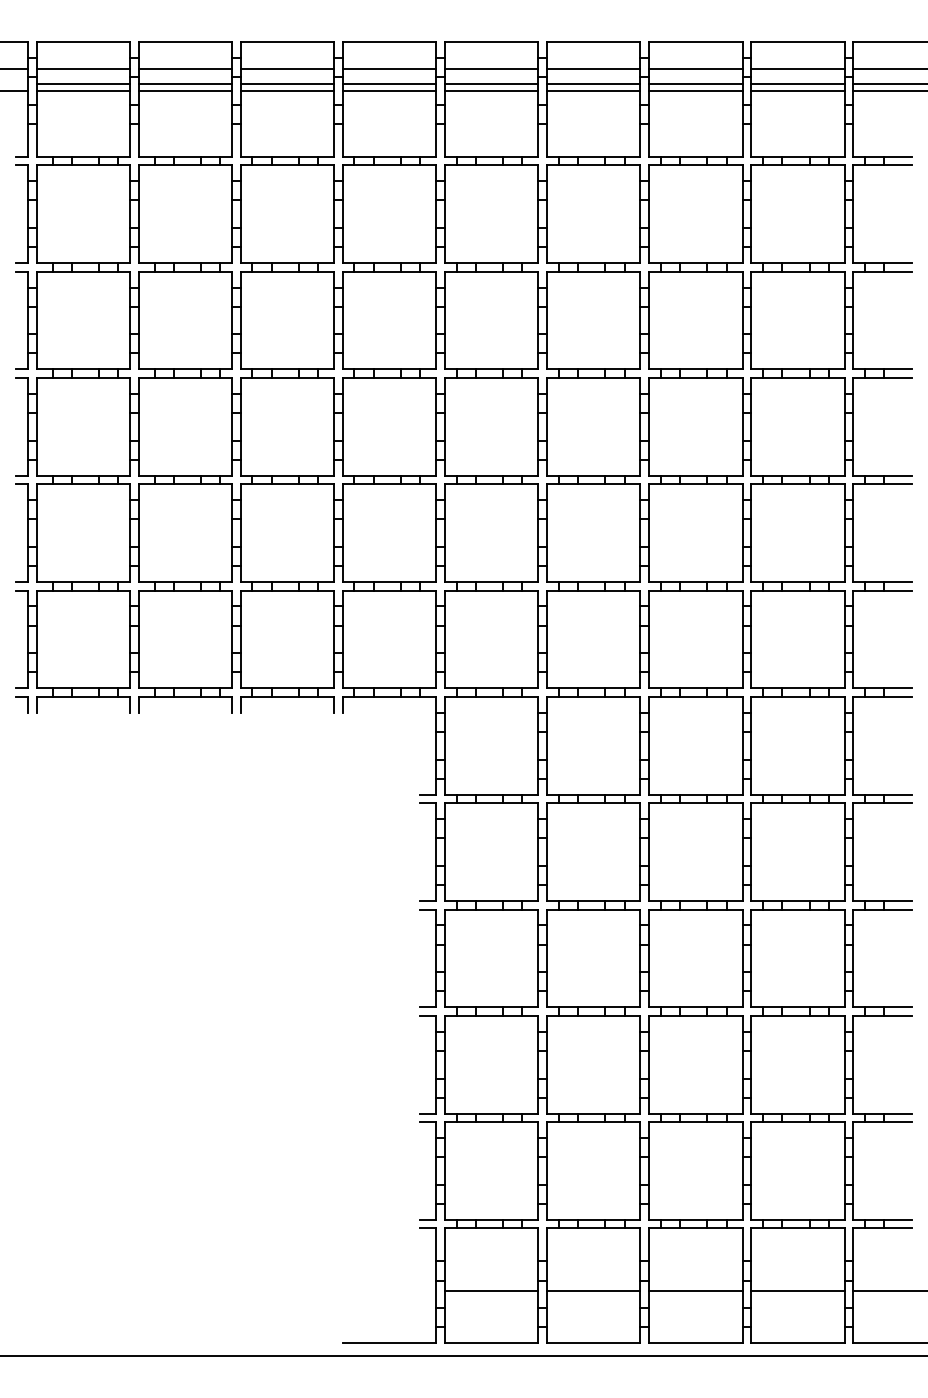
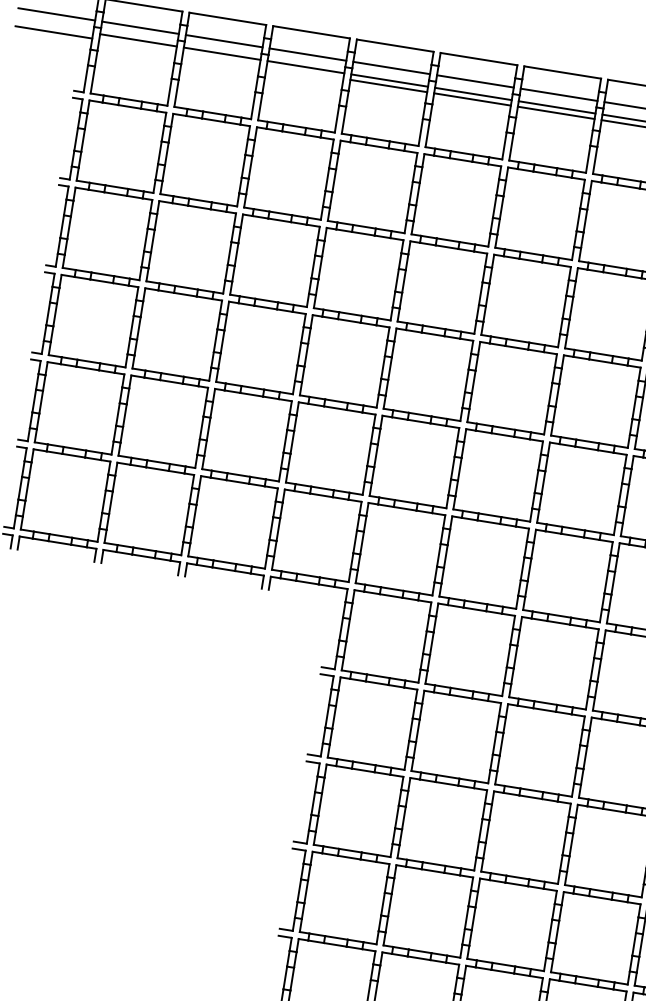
line: (83, 91) -> (137, 46), removed
line: (185, 91) -> (221, 59), removed
line: (287, 91) -> (305, 72), removed

